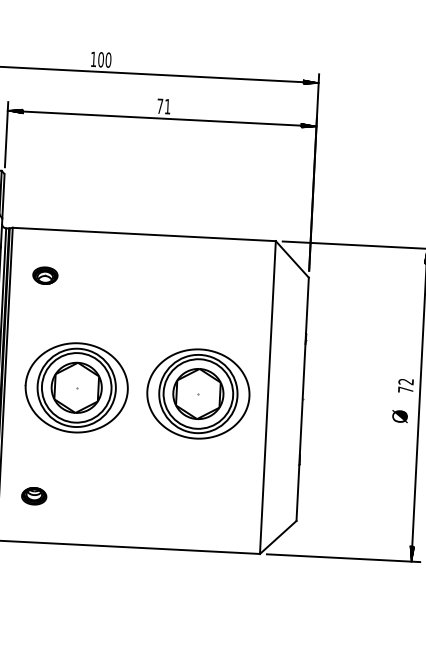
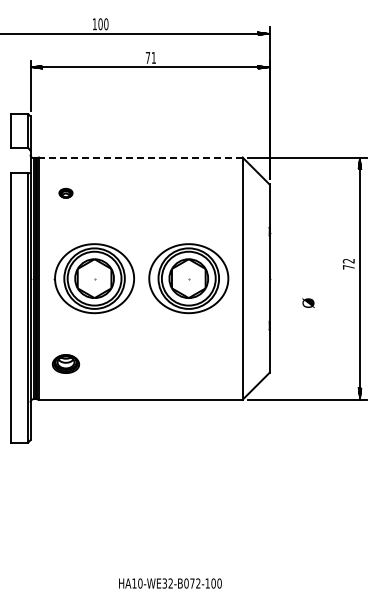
line: (143, 234) -> (140, 157), solid -> dashed
part: (44, 275) -> (65, 193), size x0.7
text: (400, 415) -> (308, 302), moved
part: (33, 495) -> (65, 363), size x1.4

